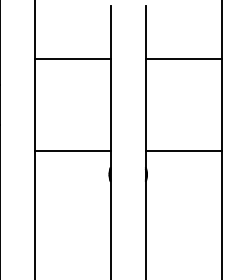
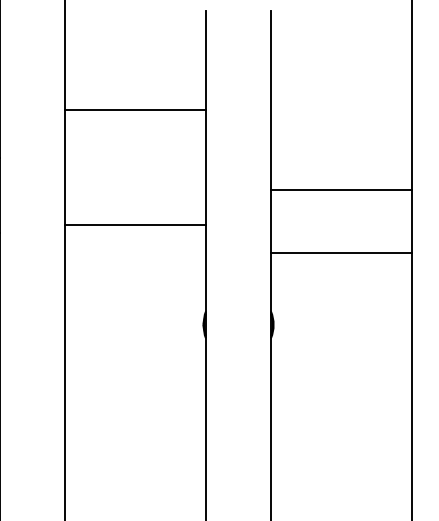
line: (183, 59) -> (341, 190), moved
line: (72, 150) -> (134, 224), moved
line: (183, 150) -> (341, 252), moved

